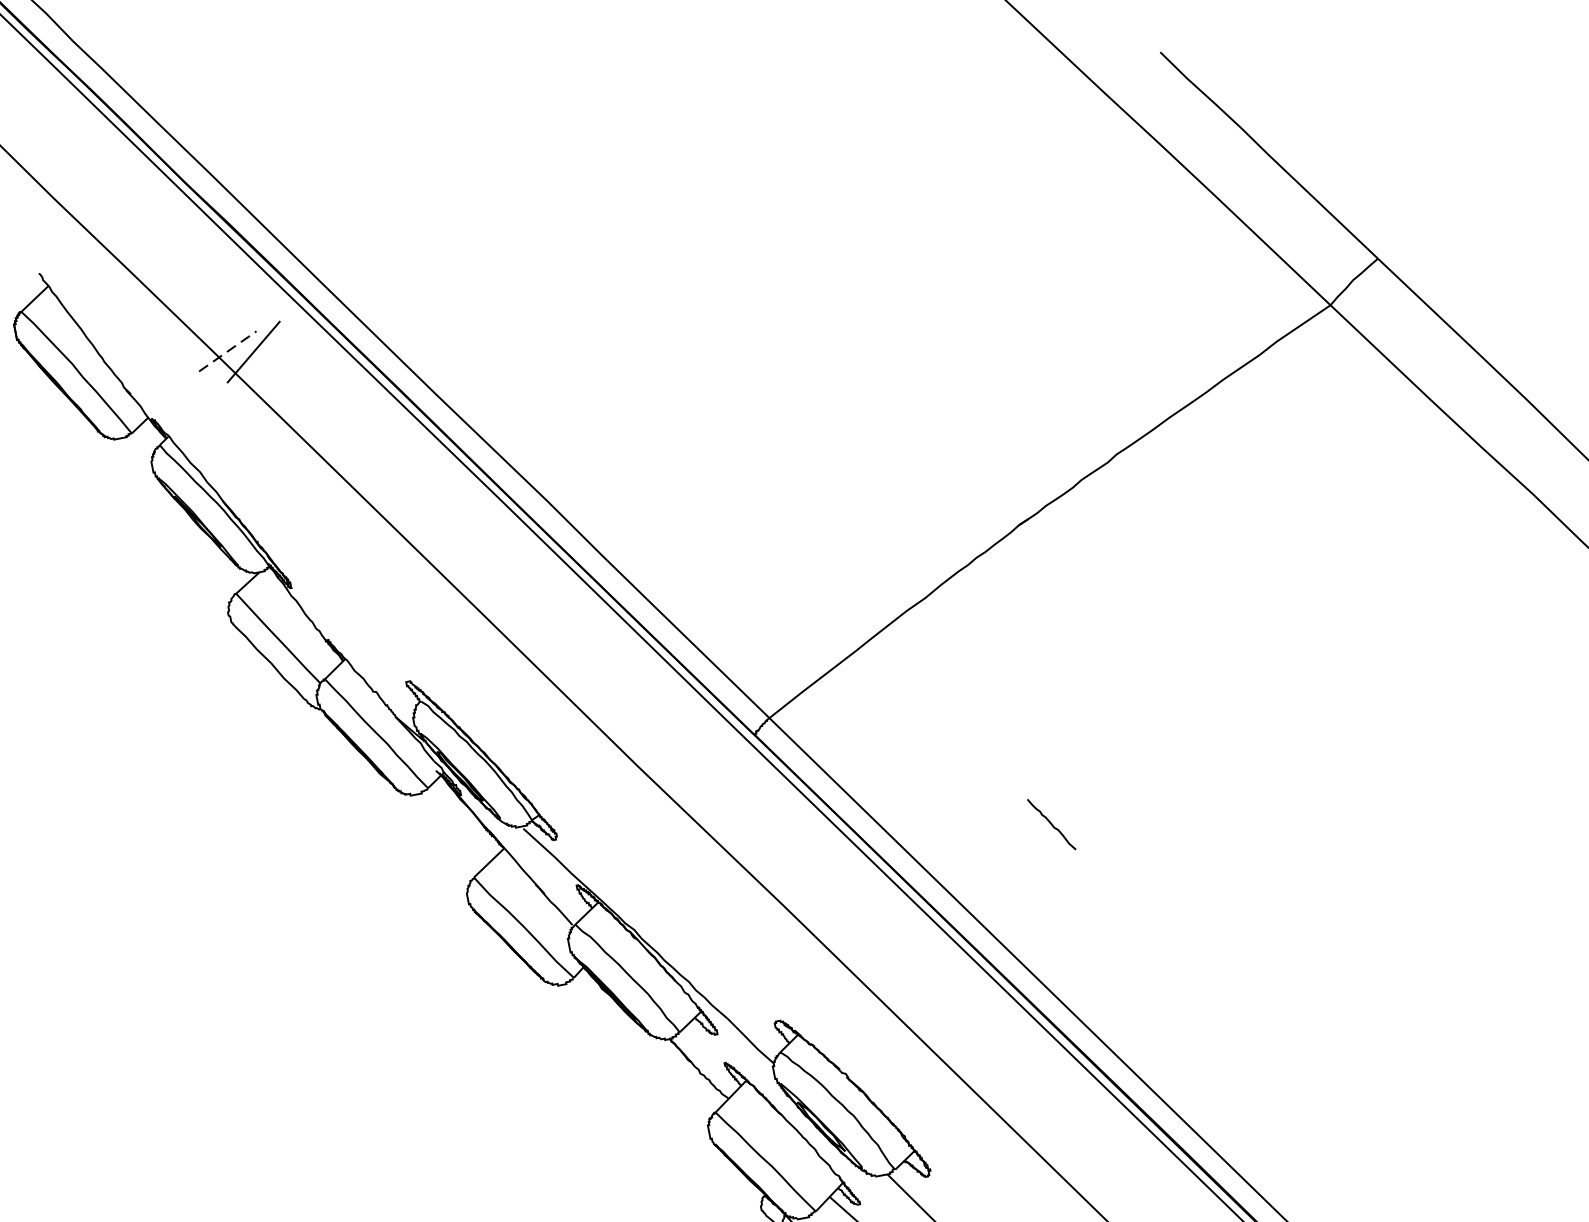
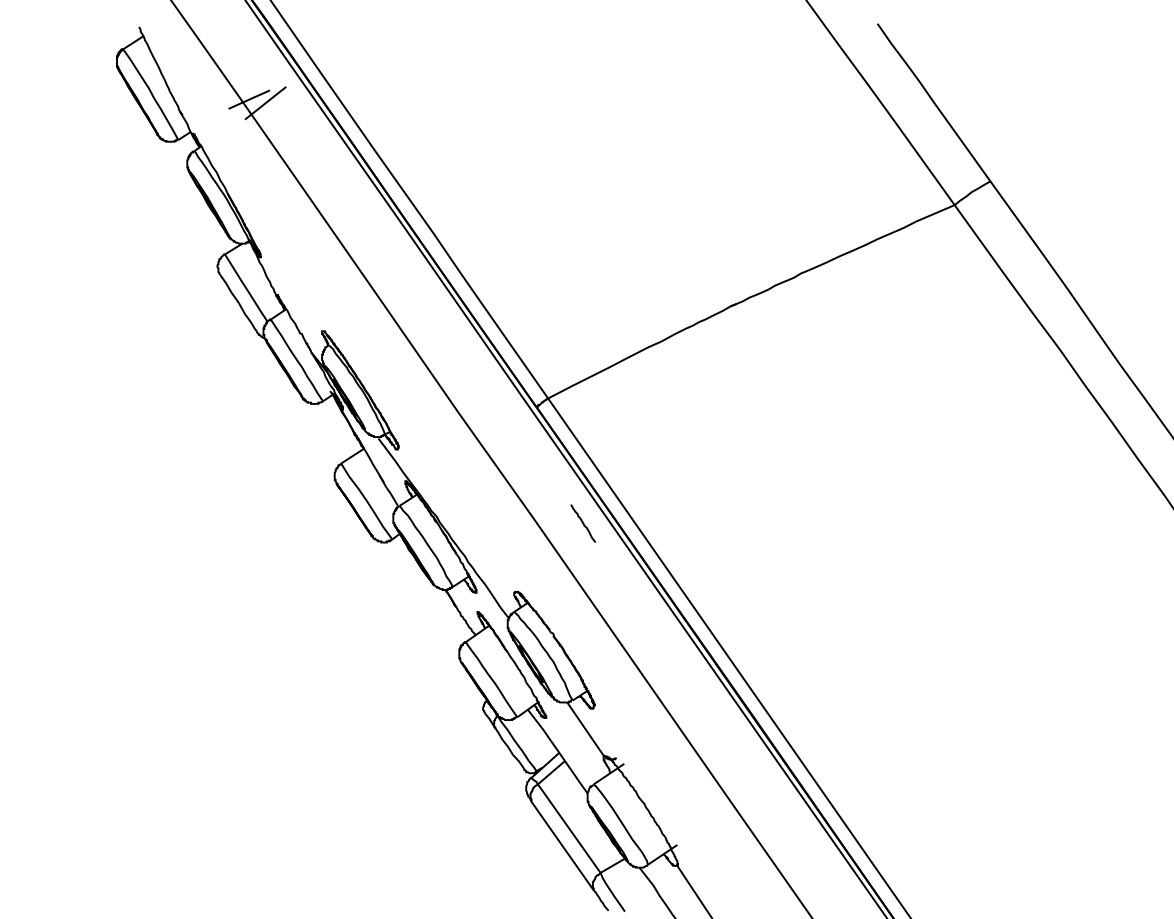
line: (228, 351) -> (249, 99), dashed -> solid
line: (1052, 824) -> (583, 523), moved

